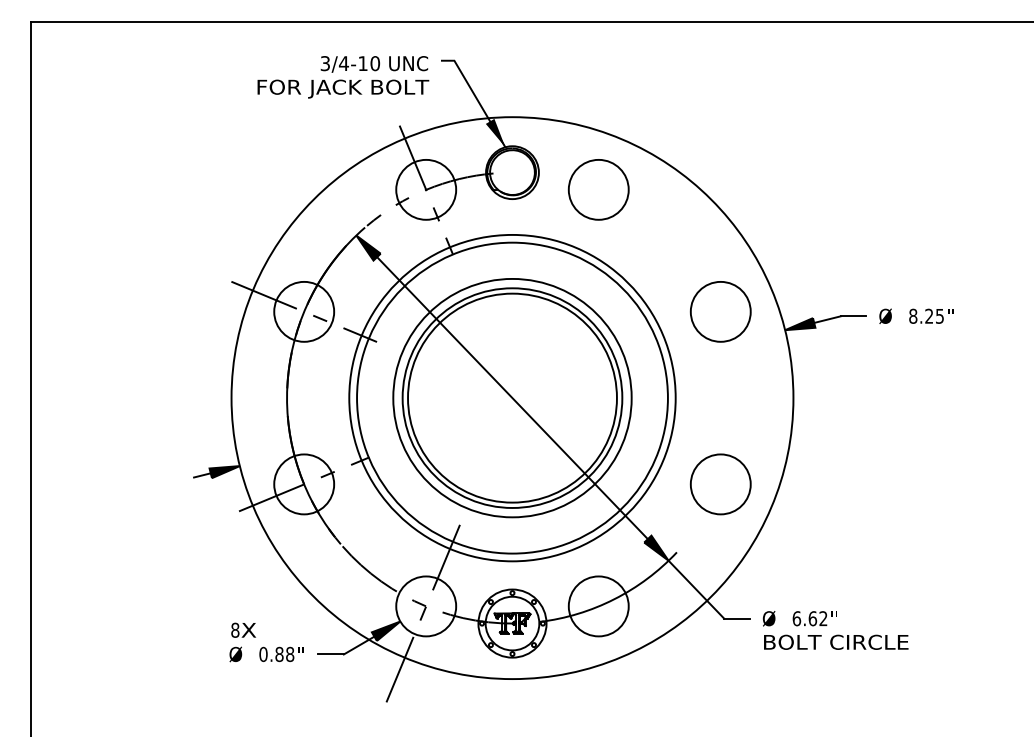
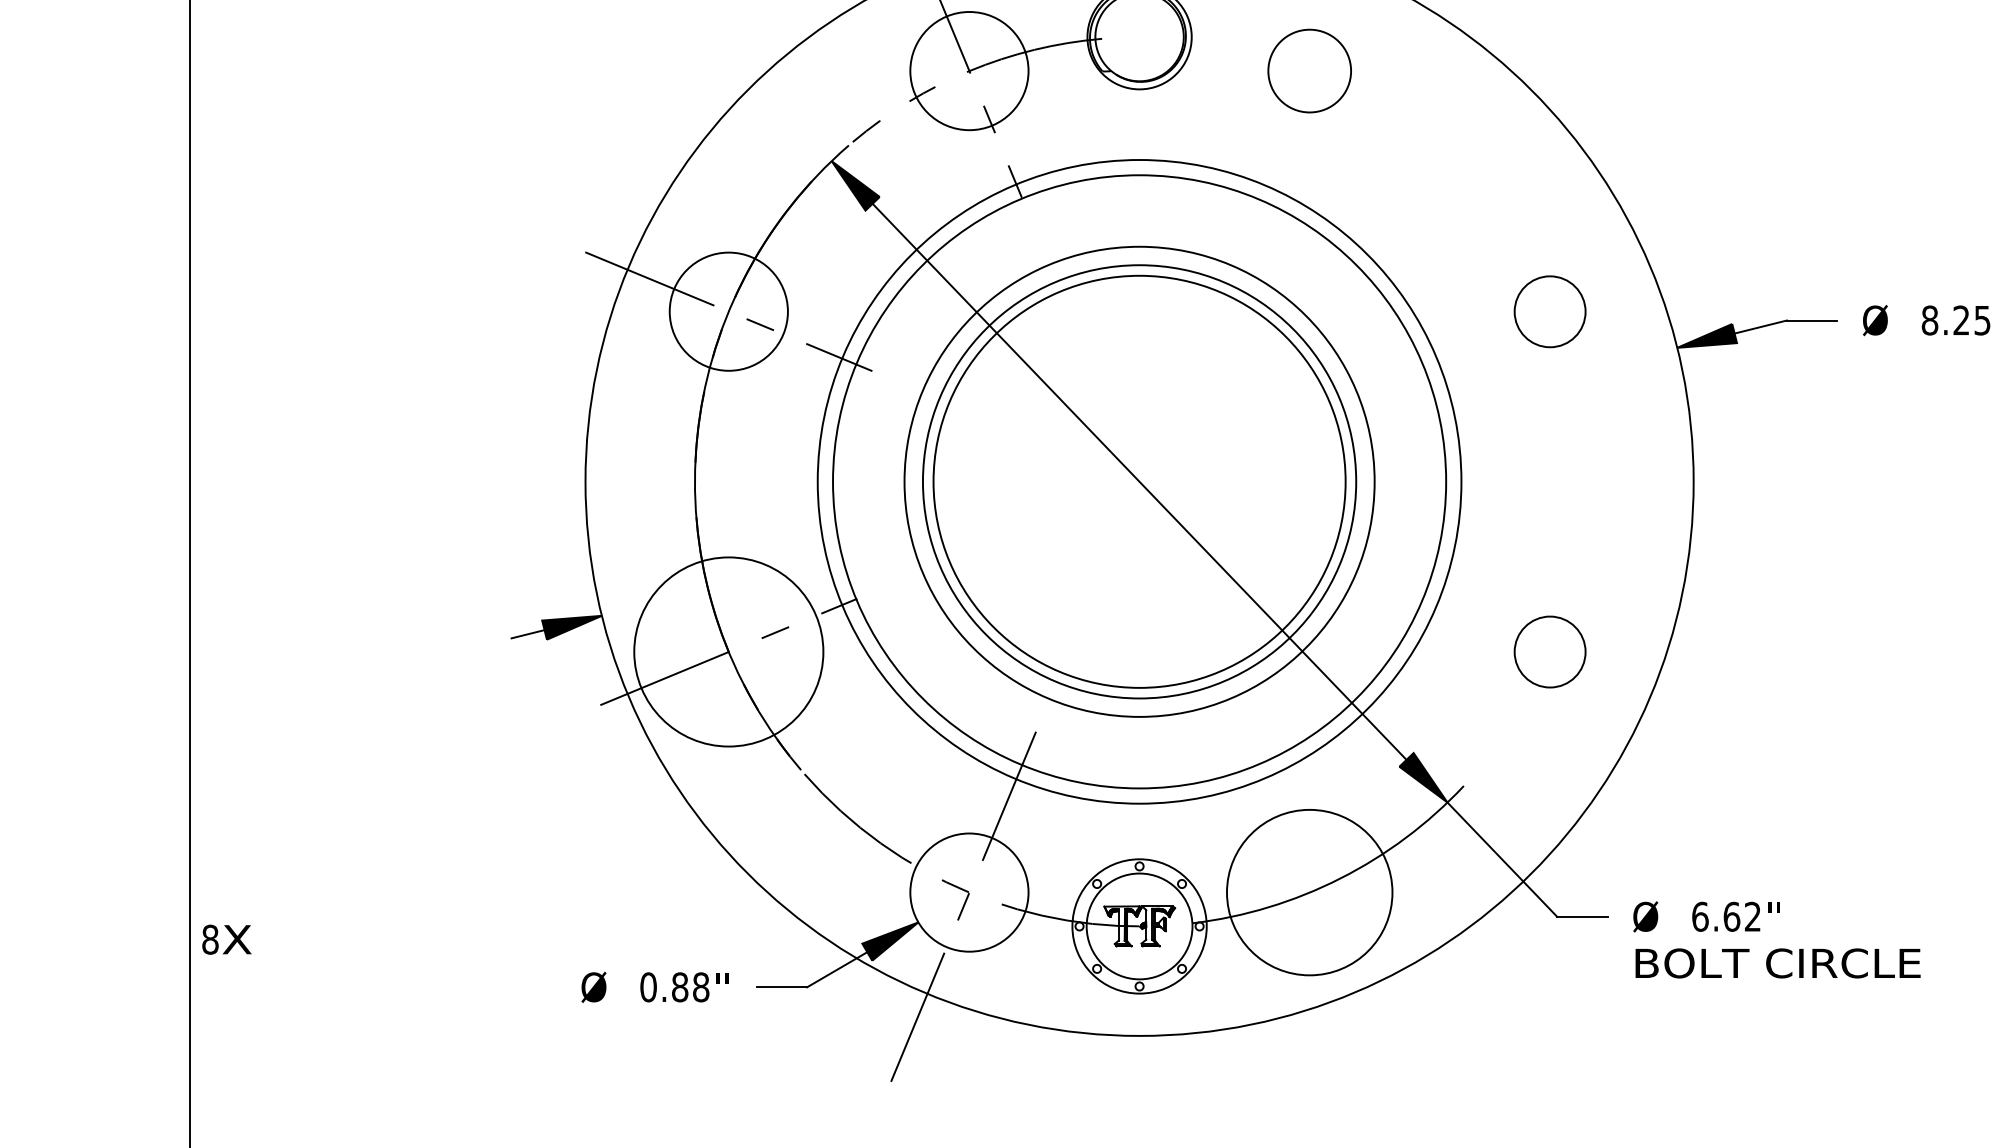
circle: (598, 189) -> (1309, 70), size x0.7
circle: (720, 311) -> (1549, 310), size x0.6
circle: (304, 484) -> (729, 652), size x1.6
circle: (720, 484) -> (1549, 652), size x0.6
circle: (598, 606) -> (1309, 892), size x1.4
text: (243, 629) -> (226, 938), moved

